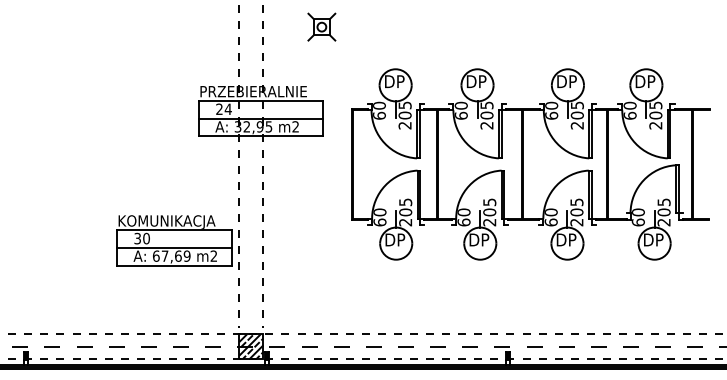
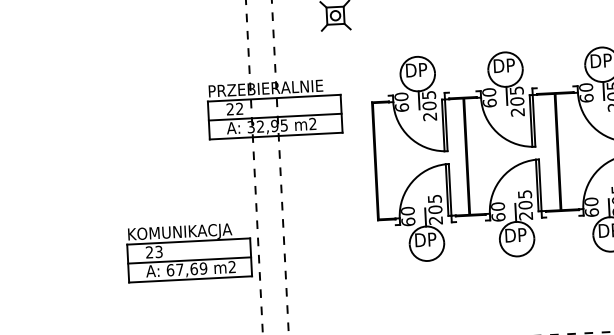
text: (227, 108) -> (238, 108), 24 -> 22
text: (141, 238) -> (153, 252), 30 -> 23

